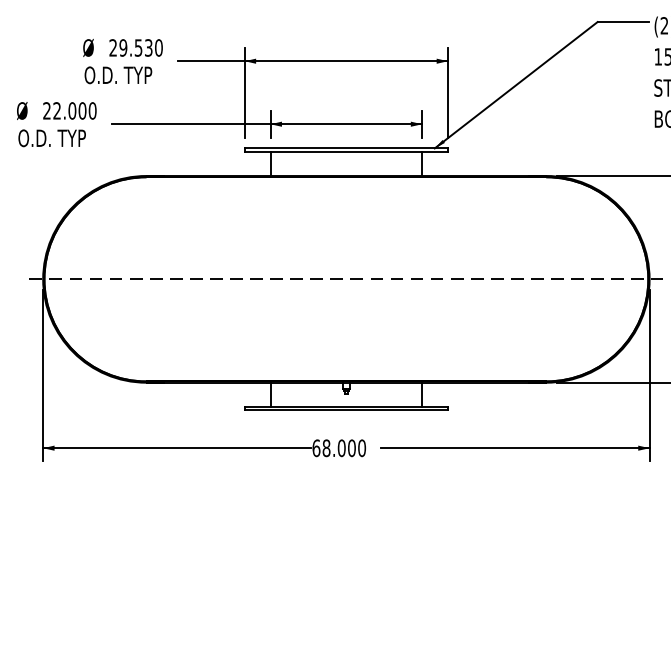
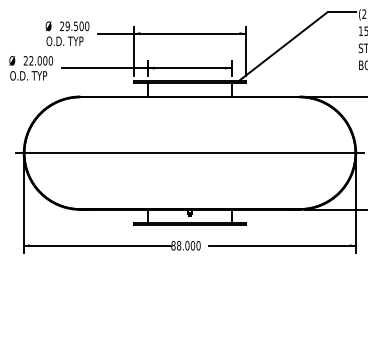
text: (148, 48) -> (81, 26), 29.530 -> 29.500
line: (345, 279) -> (189, 153), dashed -> solid
text: (316, 447) -> (173, 245), 68.000 -> 88.000

